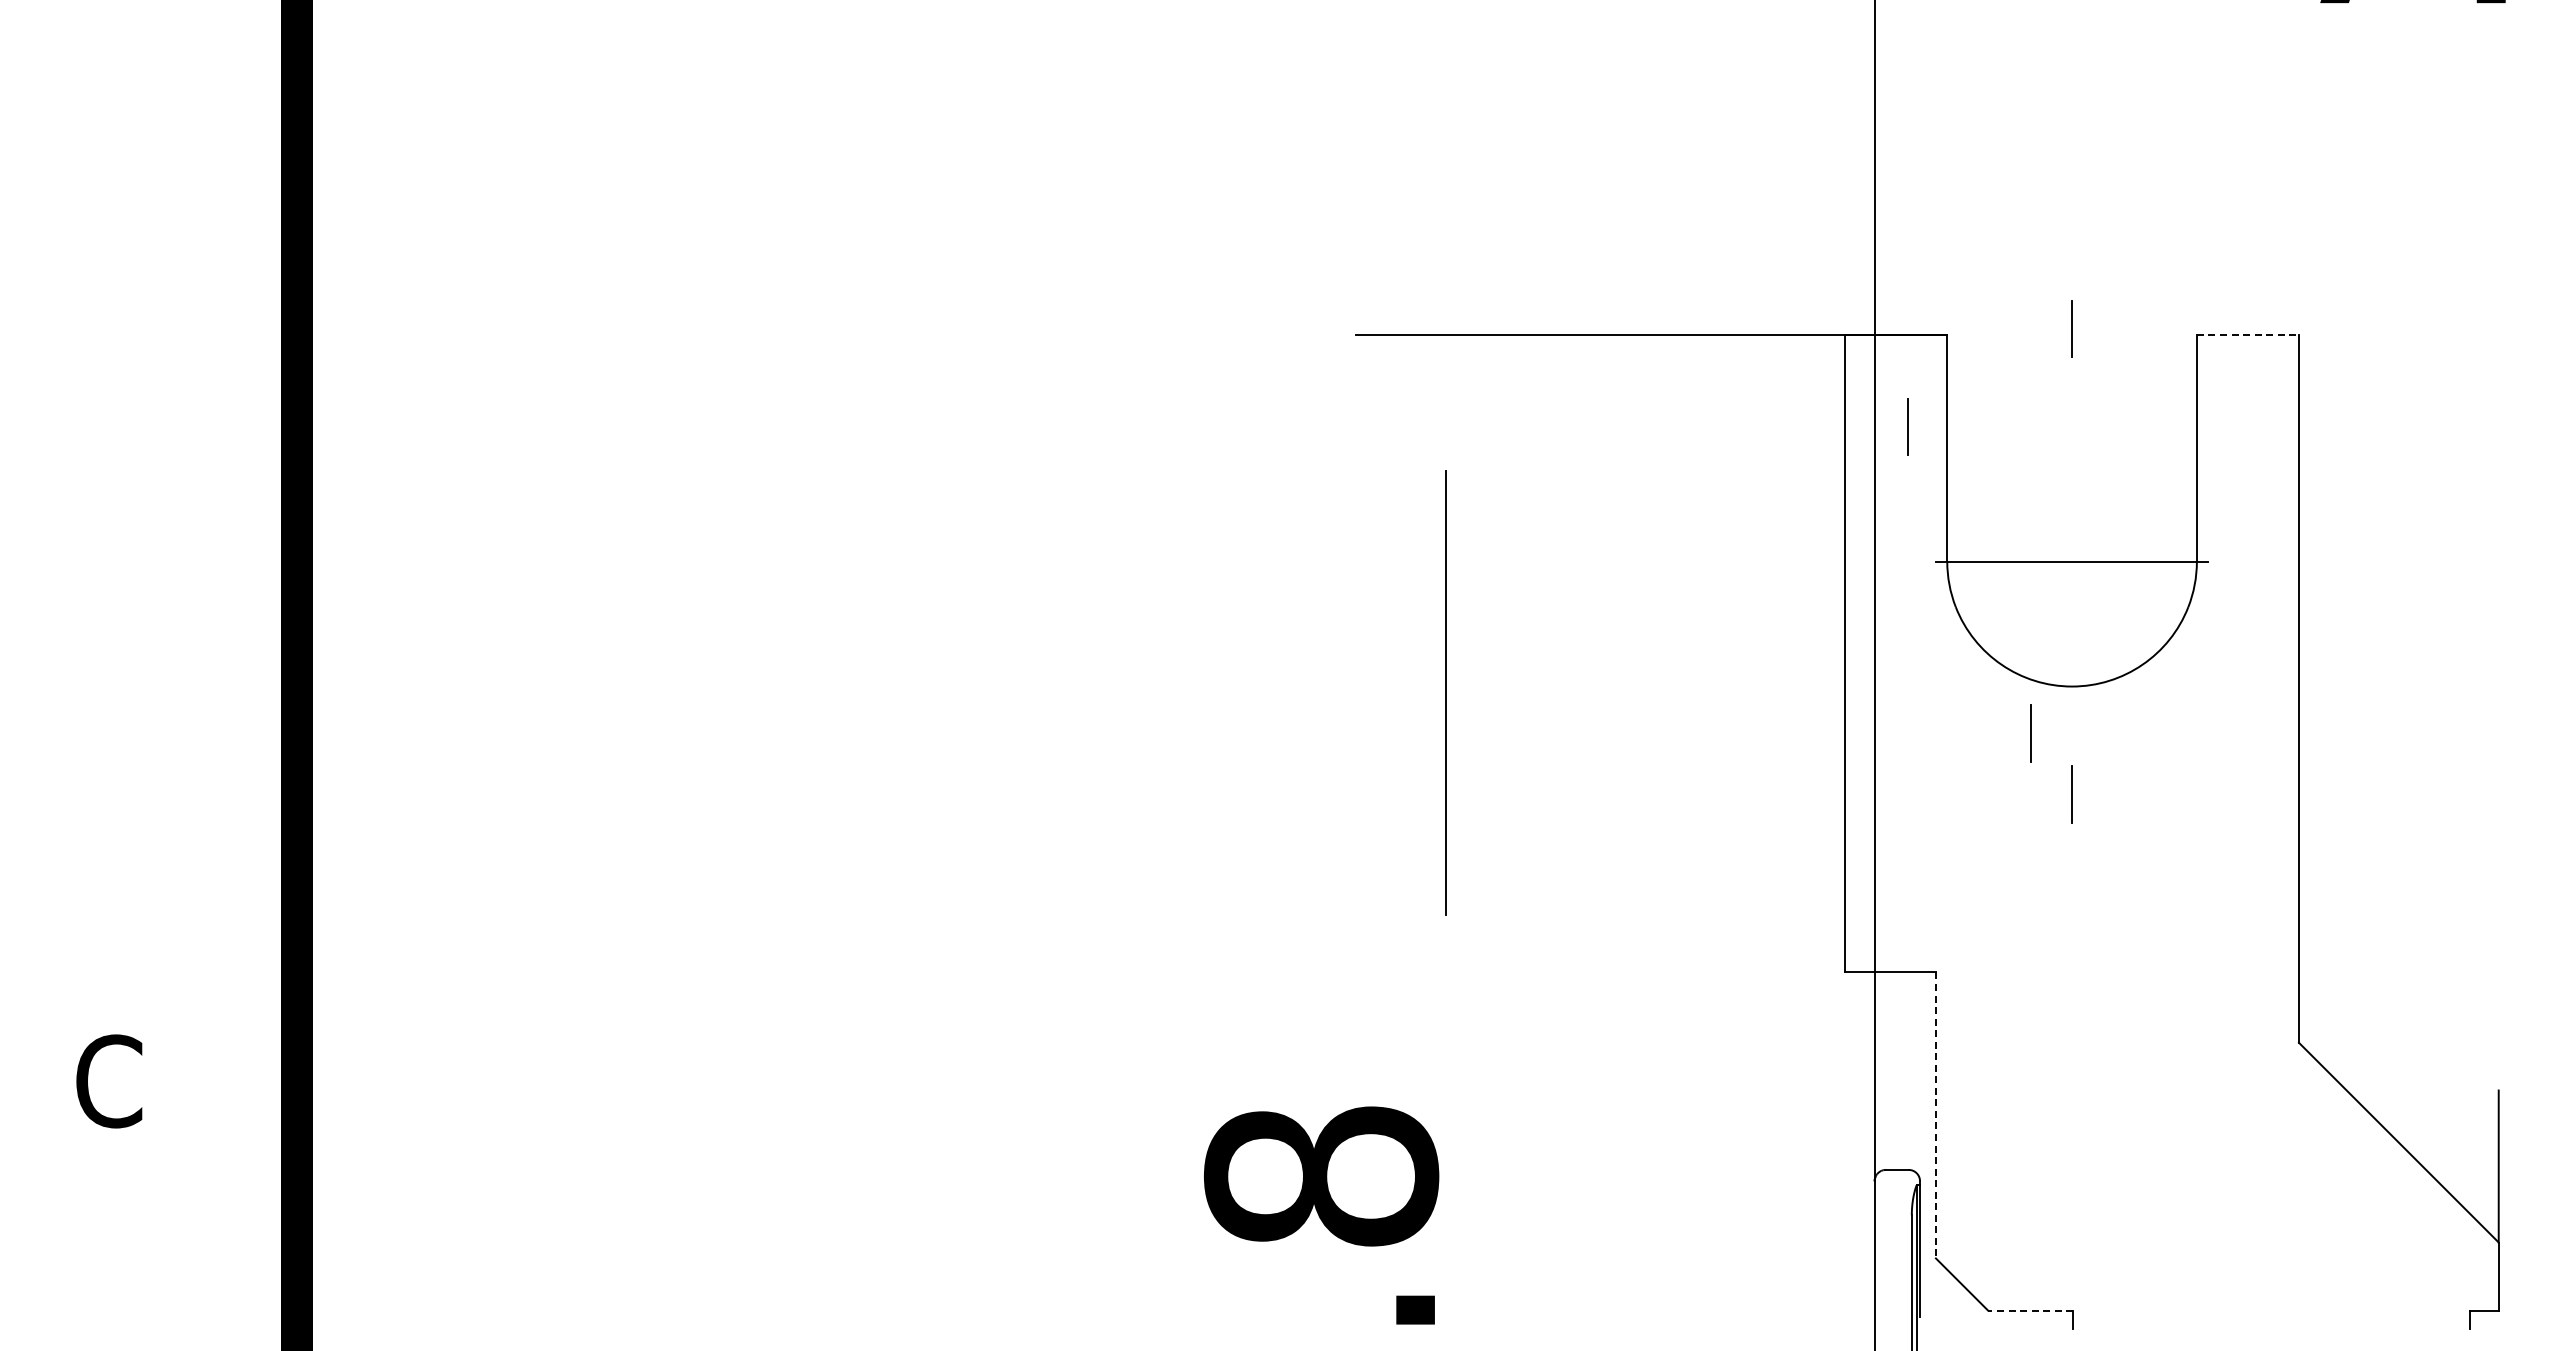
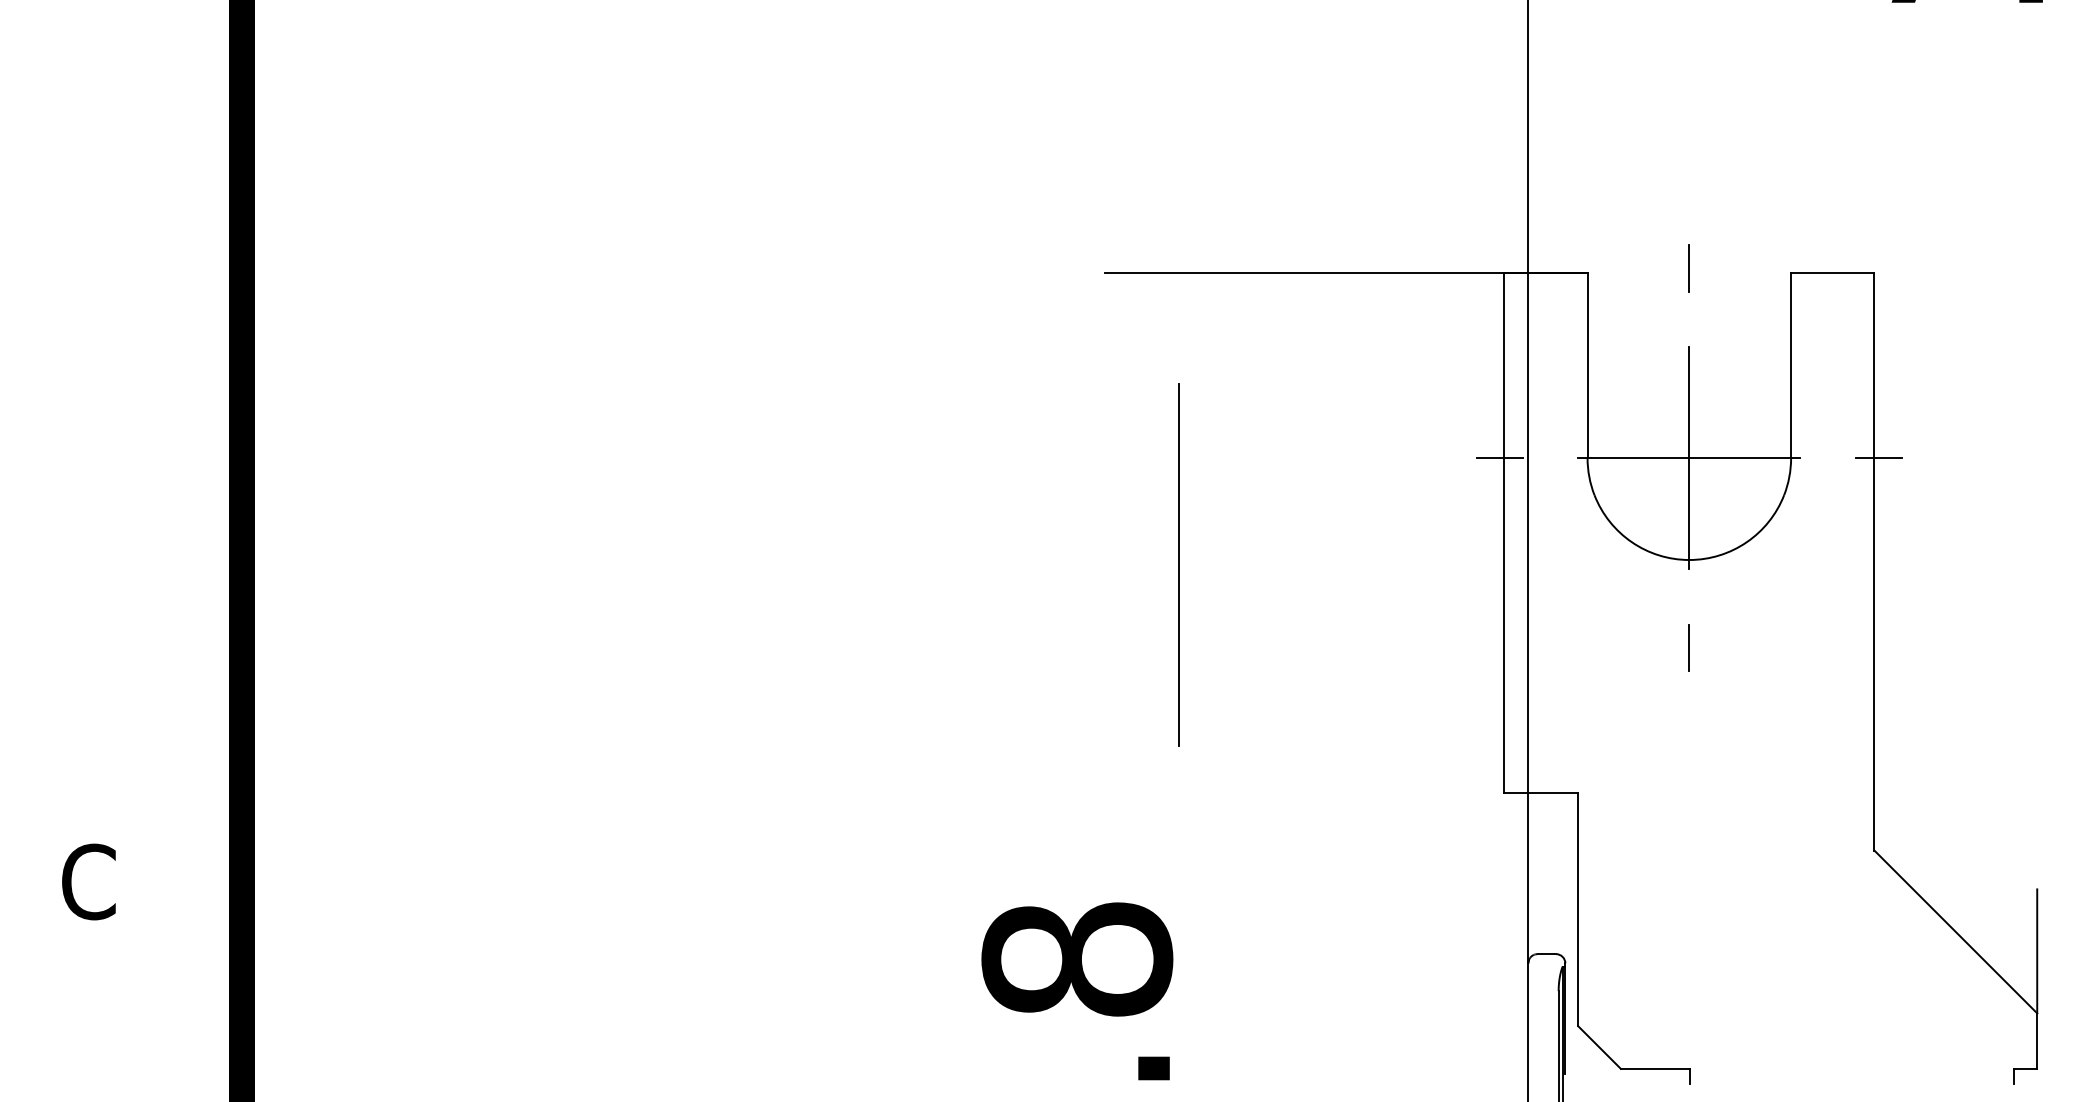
line: (2248, 334) -> (1833, 272), dashed -> solid
line: (1907, 426) -> (1555, 347), removed
line: (1839, 561) -> (1499, 458), added
line: (2072, 561) -> (1689, 458), added
line: (2304, 561) -> (1878, 458), added
line: (2030, 733) -> (1655, 598), removed
line: (1935, 1115) -> (1577, 909), dashed -> solid
line: (2030, 1310) -> (1655, 1068), dashed -> solid

